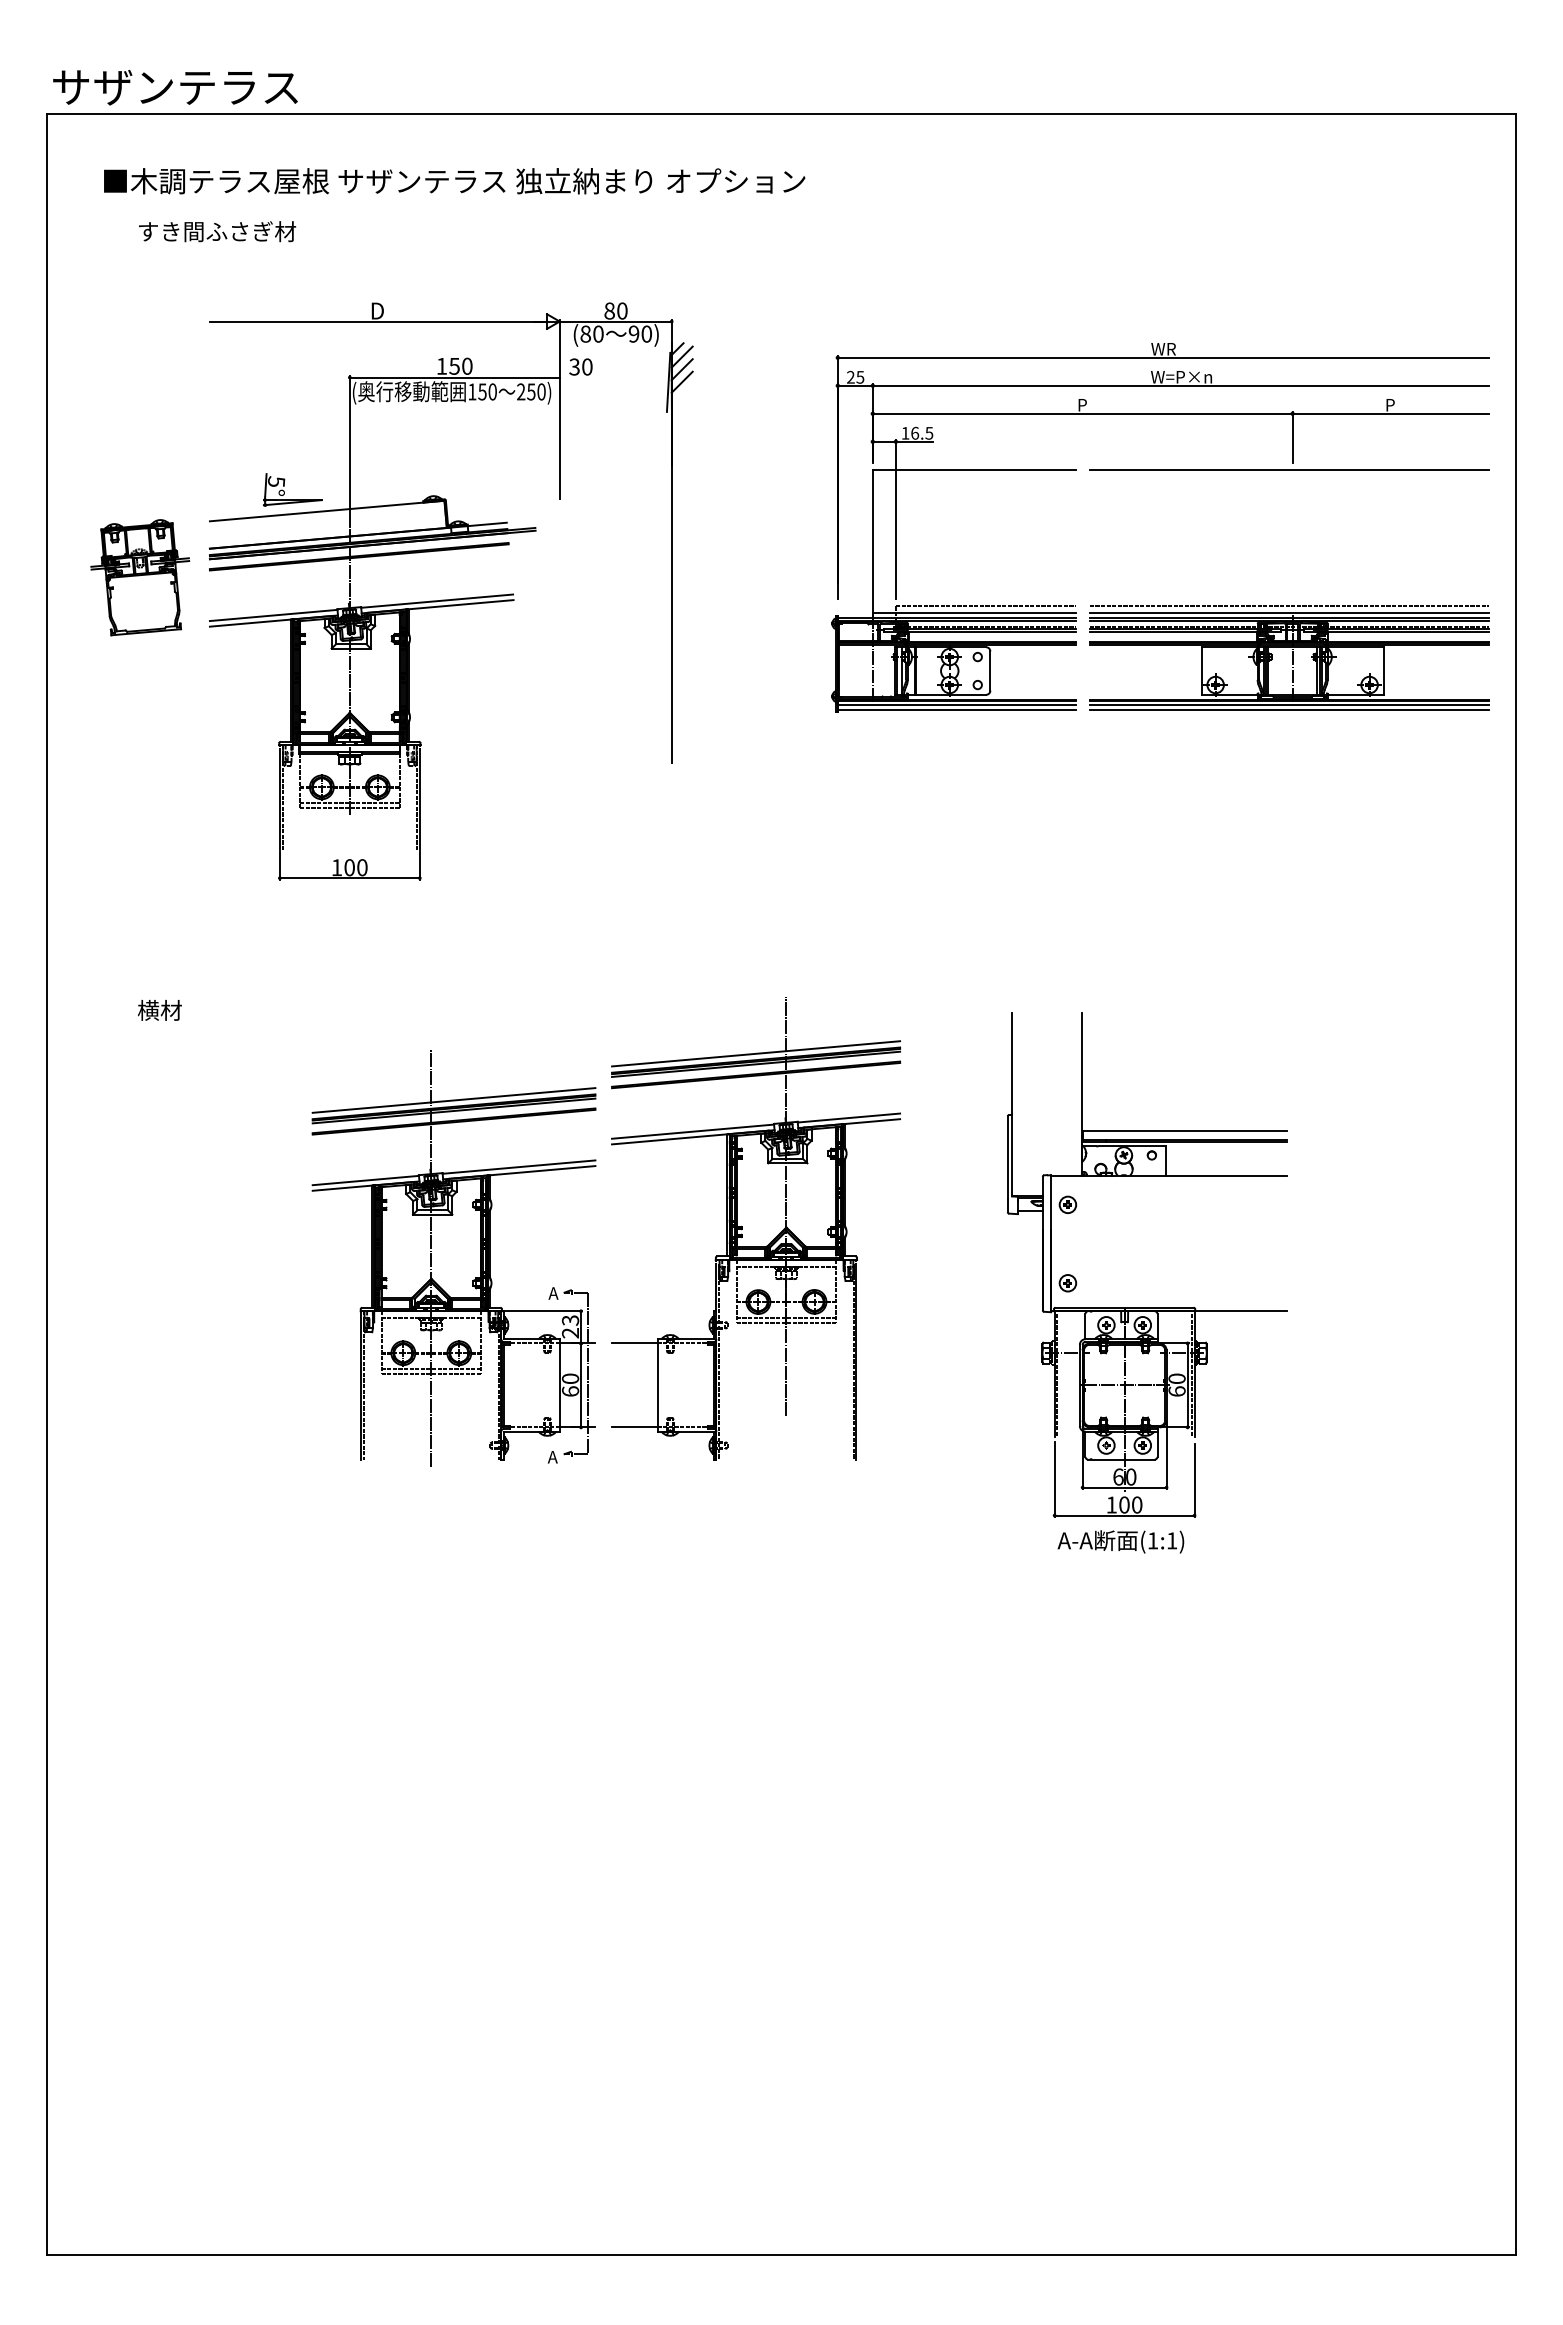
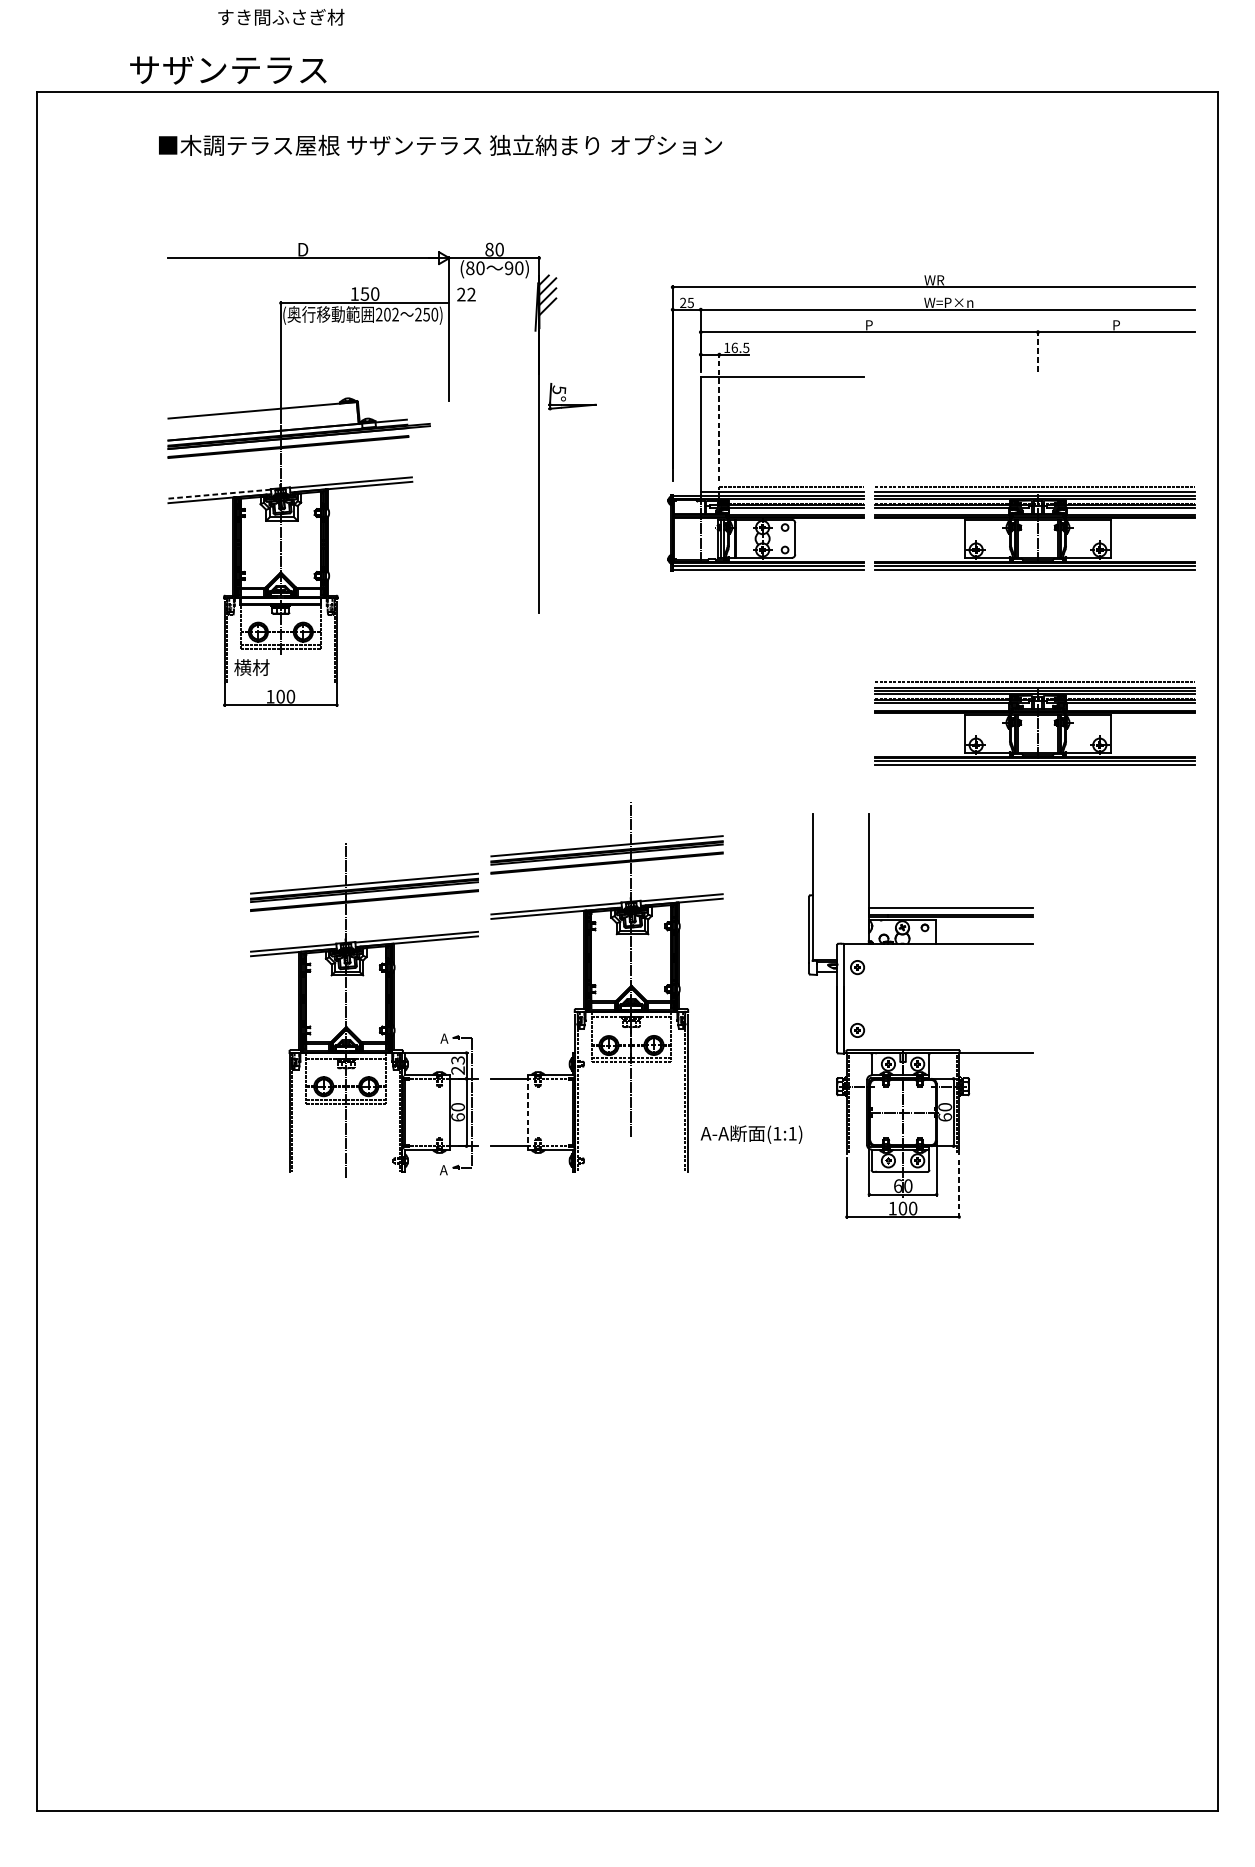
text: (175, 87) -> (228, 70), moved
text: (454, 181) -> (440, 145), moved
text: (217, 231) -> (281, 17), moved
text: (580, 366) -> (466, 294), 30 -> 22
text: (482, 391) -> (387, 314), 150 -> 202
line: (1292, 437) -> (1037, 351), solid -> dashed
line: (1288, 469) -> (1034, 376), removed
part: (284, 491) -> (565, 397), moved
line: (895, 519) -> (719, 417), solid -> dashed
part: (140, 577) -> (112, 463), removed
line: (274, 615) -> (220, 494), solid -> dashed
part: (1289, 900) -> (1035, 723), added
text: (159, 1010) -> (251, 667), moved
line: (657, 1385) -> (527, 1112), solid -> dashed
line: (1194, 1481) -> (959, 1189), solid -> dashed
text: (1120, 1541) -> (751, 1134), moved

